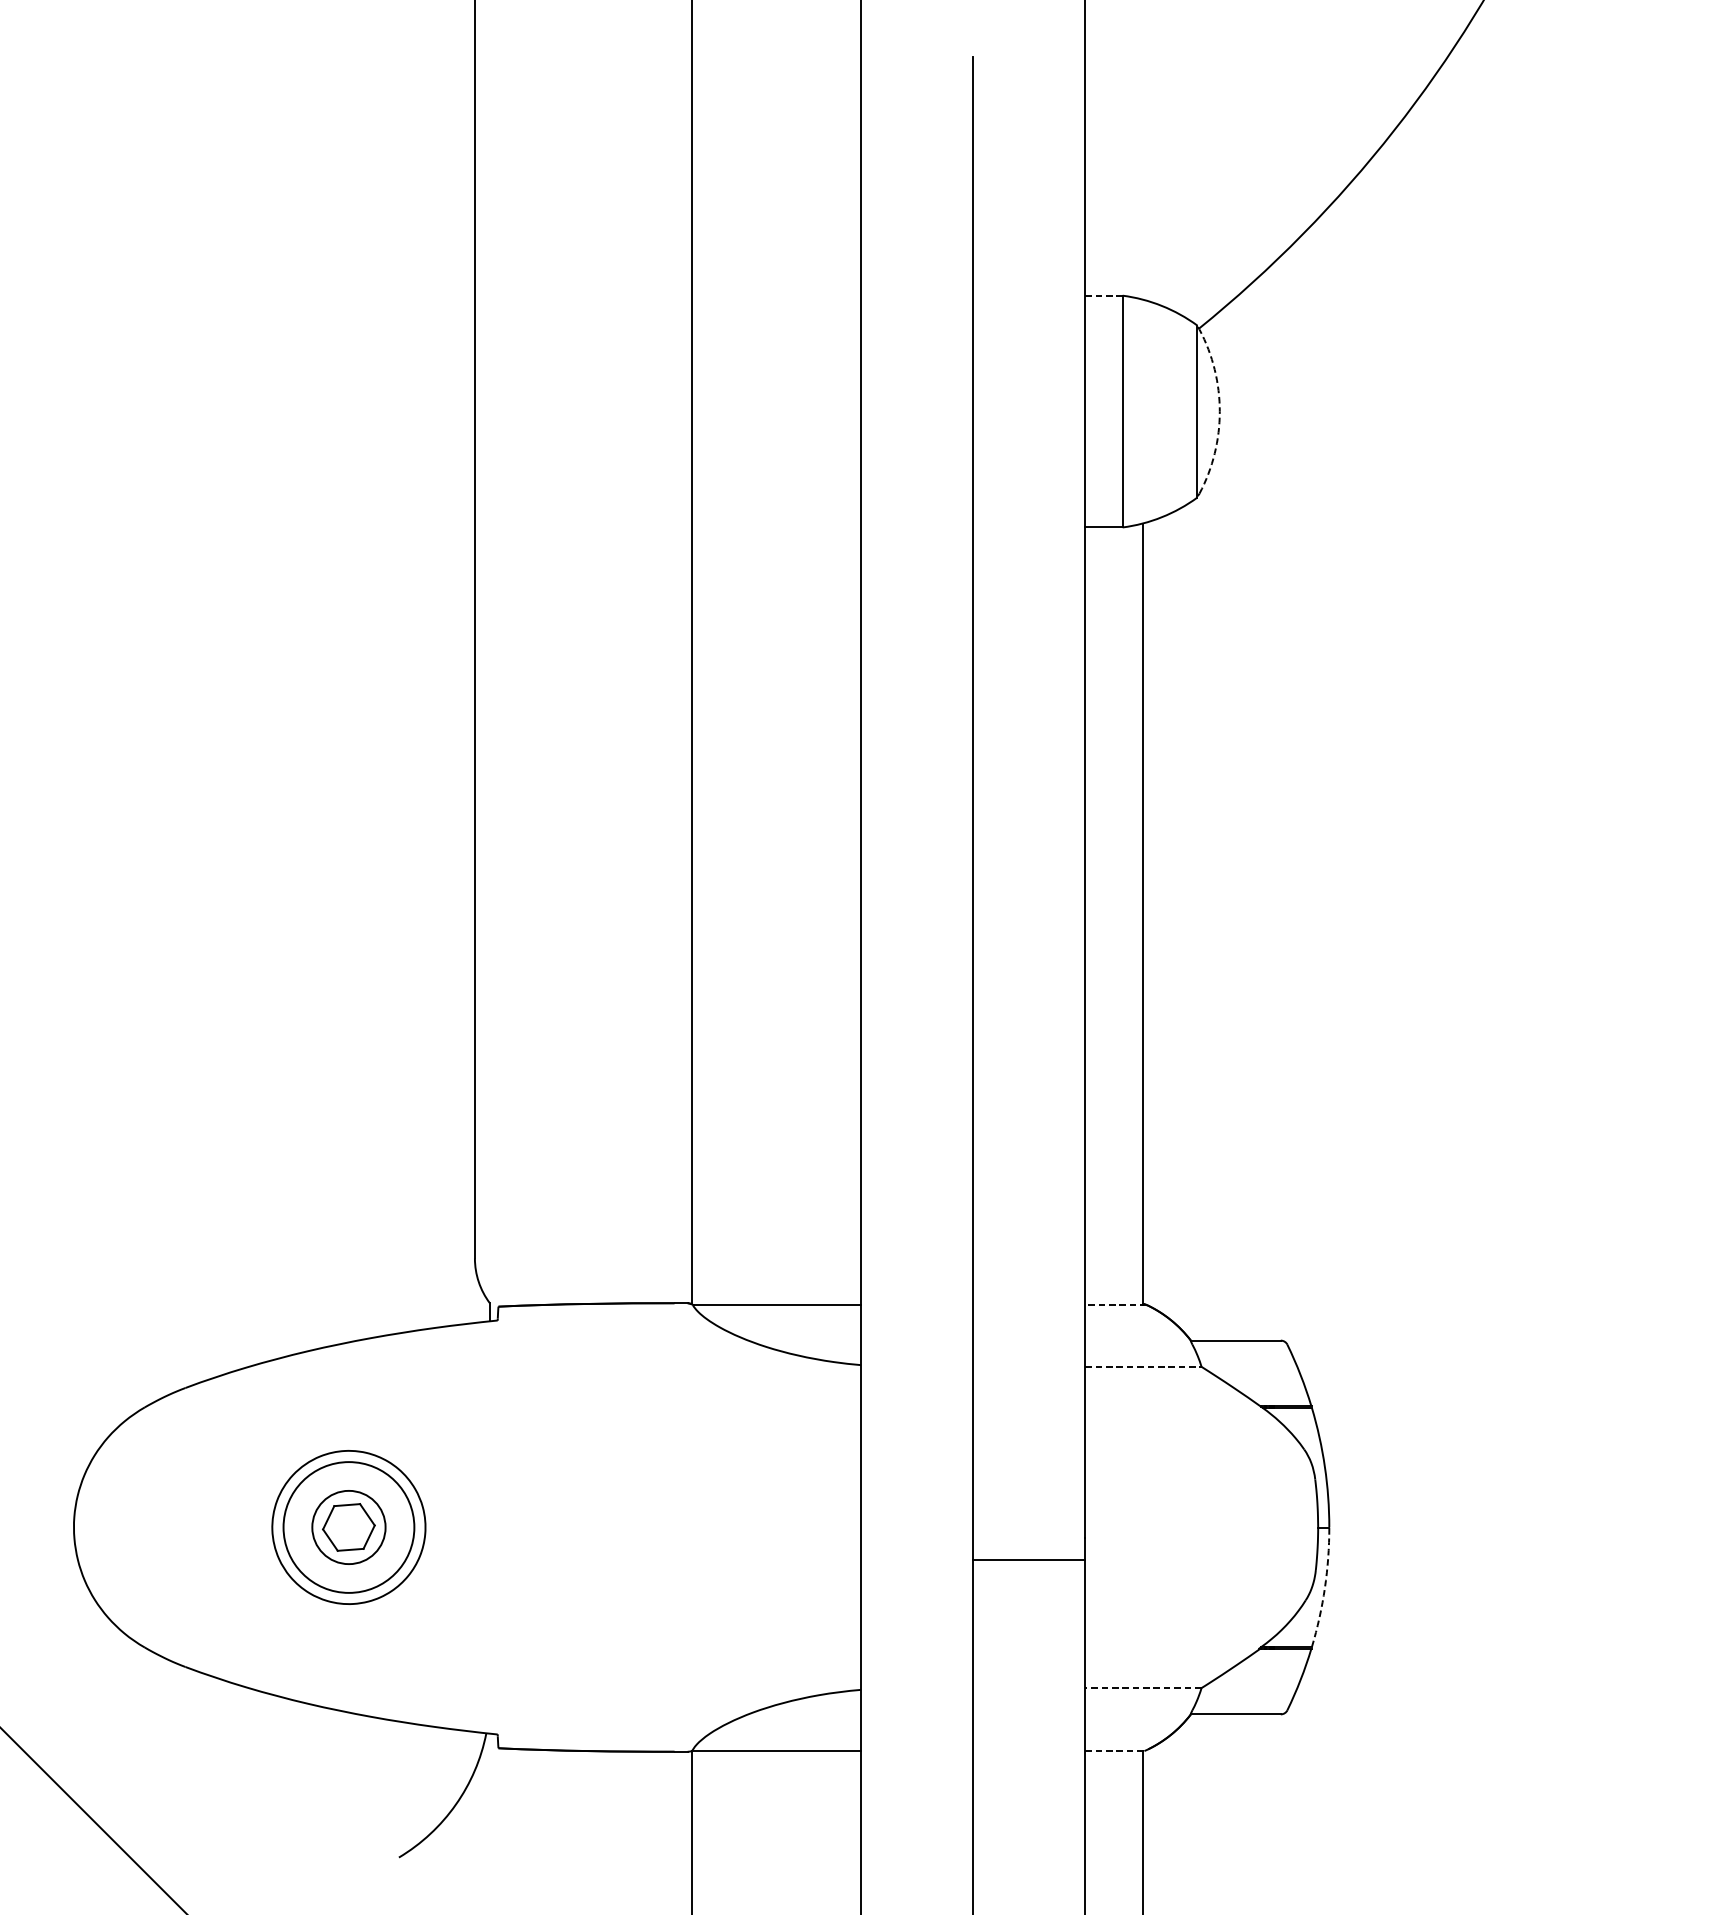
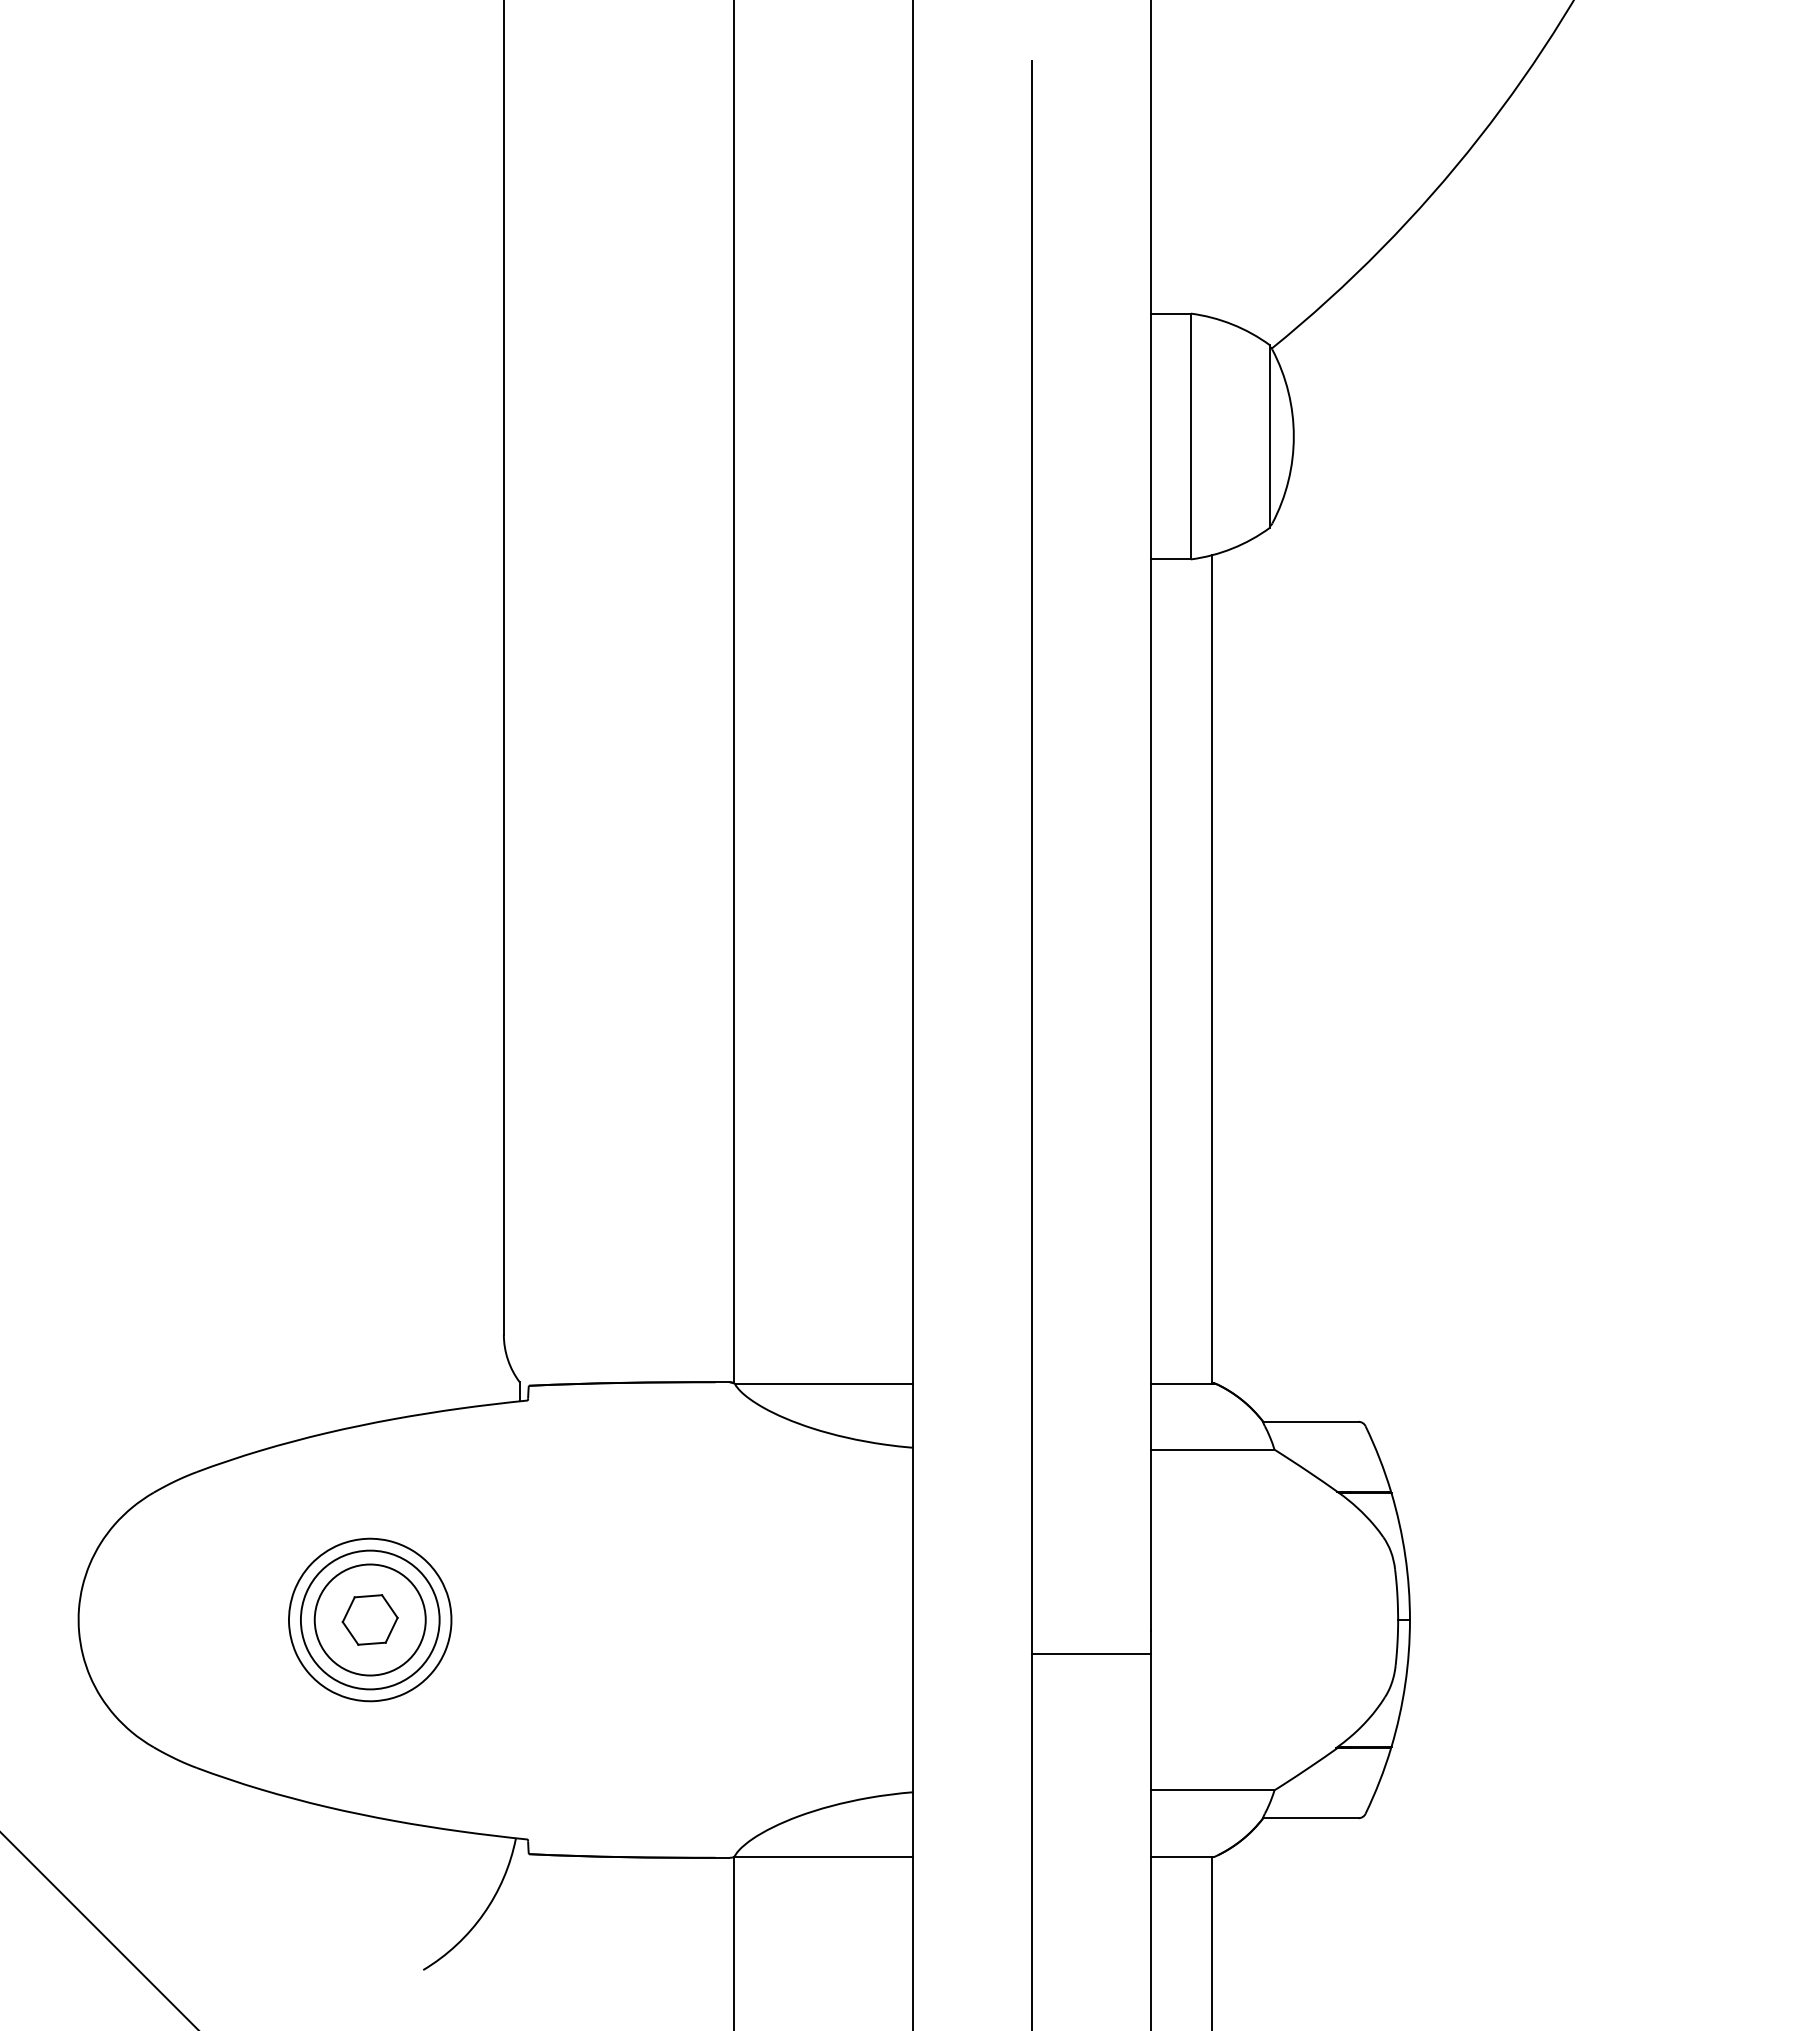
line: (1104, 295) -> (1171, 313), dashed -> solid
arc: (1219, 411) -> (1293, 436), dashed -> solid
line: (1115, 1305) -> (1183, 1384), dashed -> solid
line: (1143, 1366) -> (1212, 1449), dashed -> solid
circle: (348, 1527) -> (369, 1619), size x1.43
arc: (1325, 1588) -> (1405, 1684), dashed -> solid
line: (1143, 1688) -> (1212, 1790), dashed -> solid
line: (1115, 1751) -> (1183, 1857), dashed -> solid

